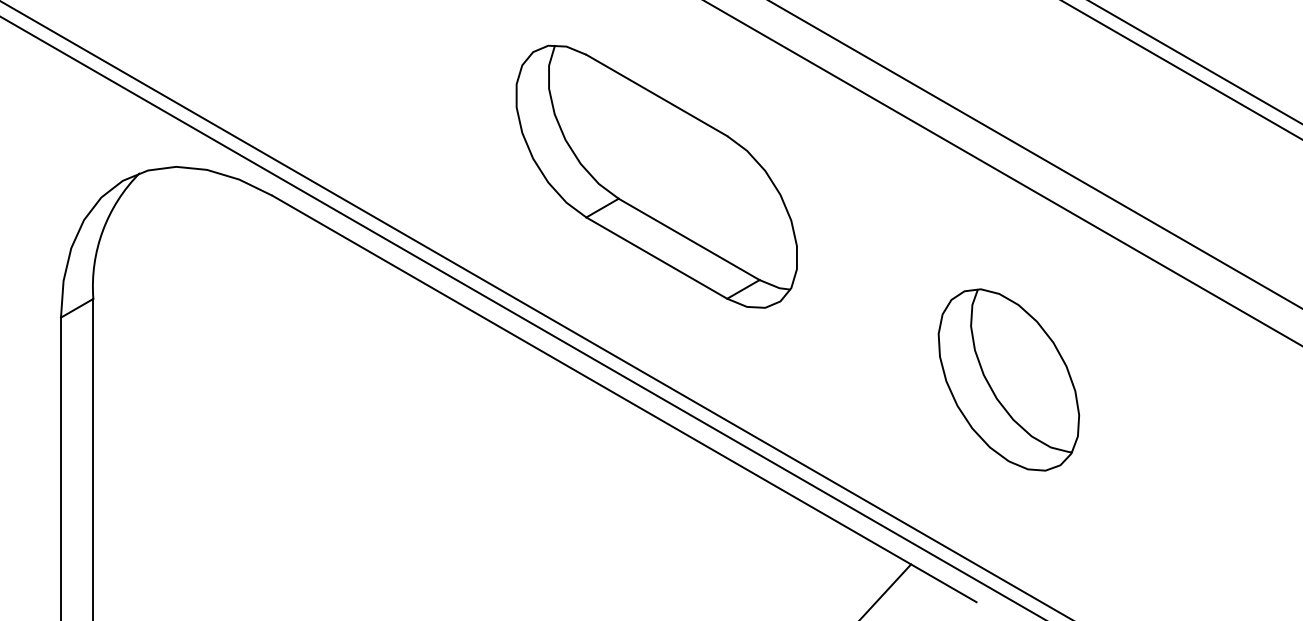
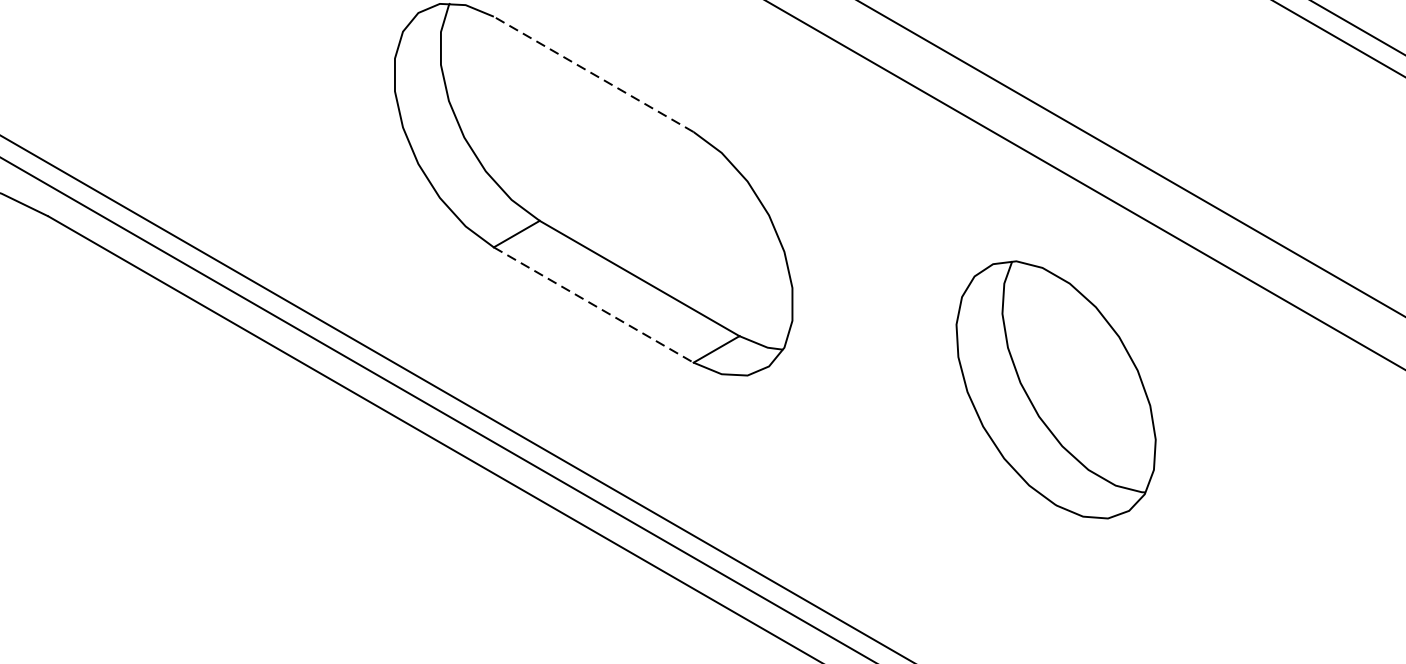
line: (656, 95) -> (593, 74), solid -> dashed
line: (657, 258) -> (594, 305), solid -> dashed
part: (1008, 379) -> (1055, 389), moved

